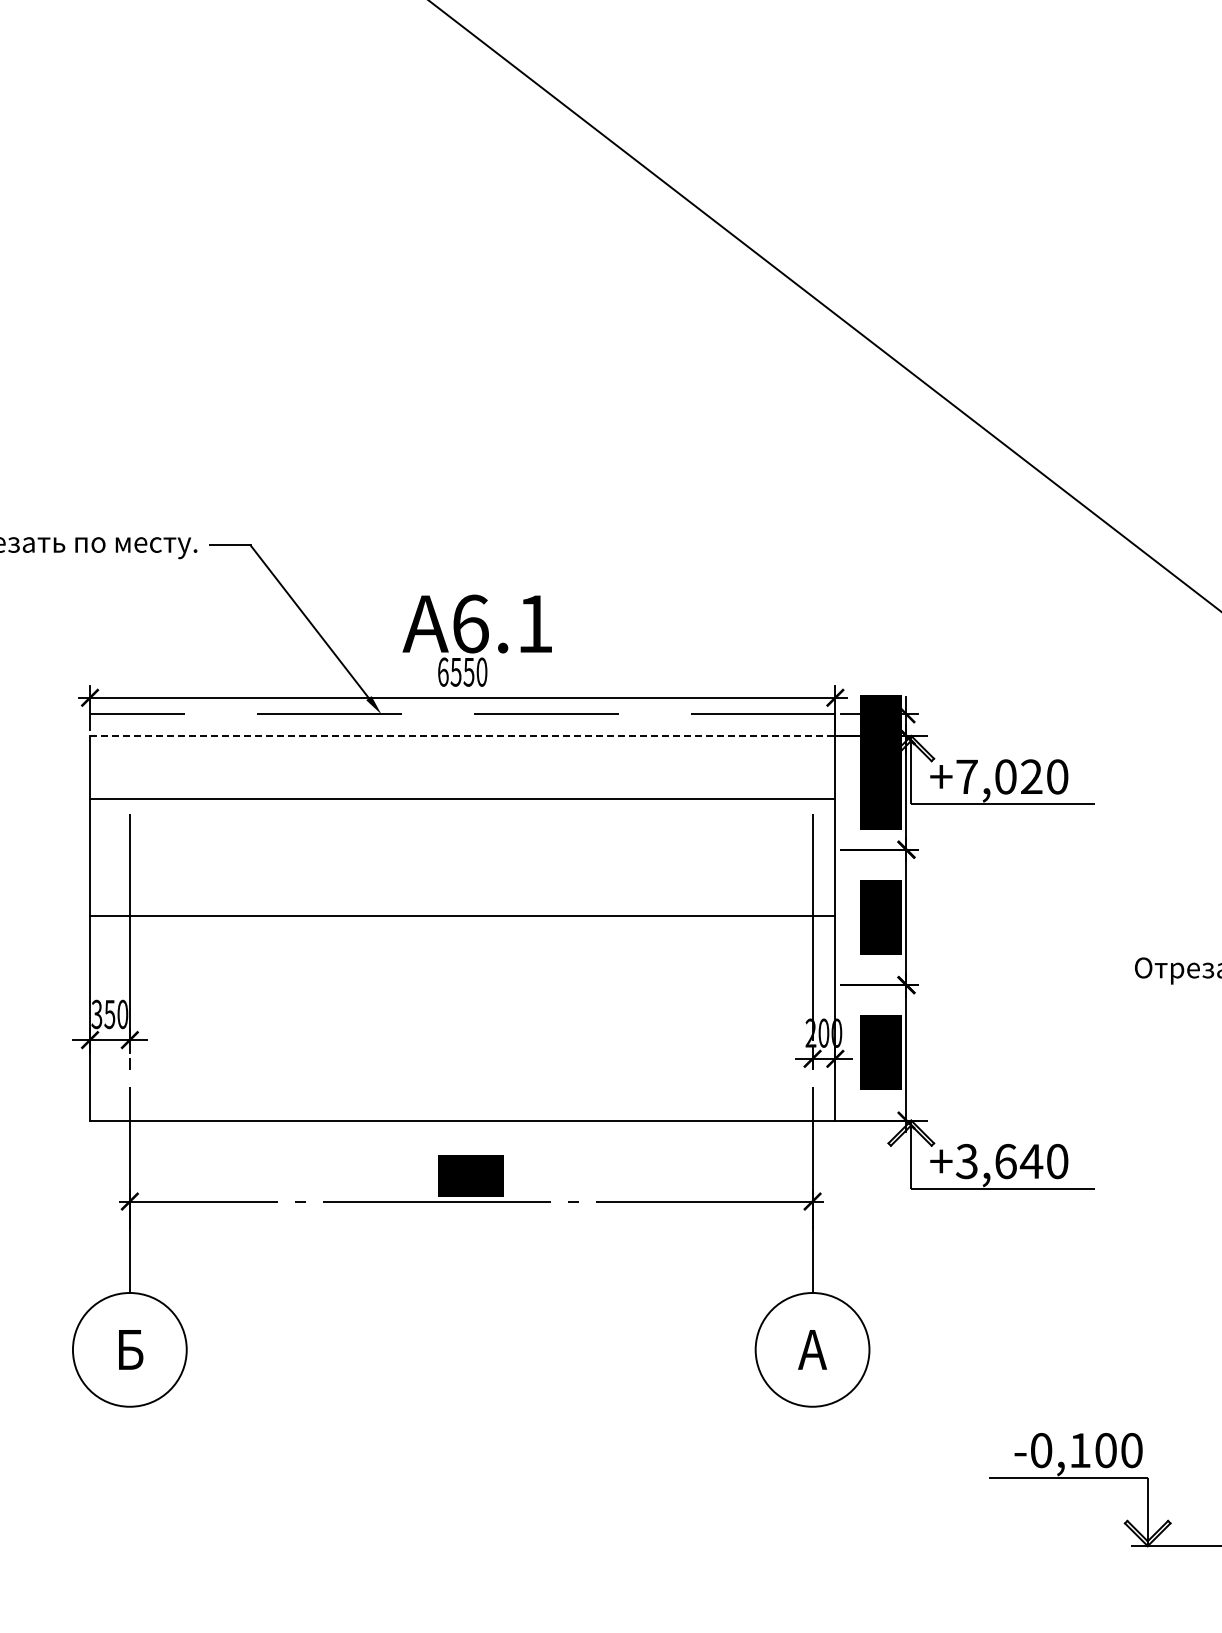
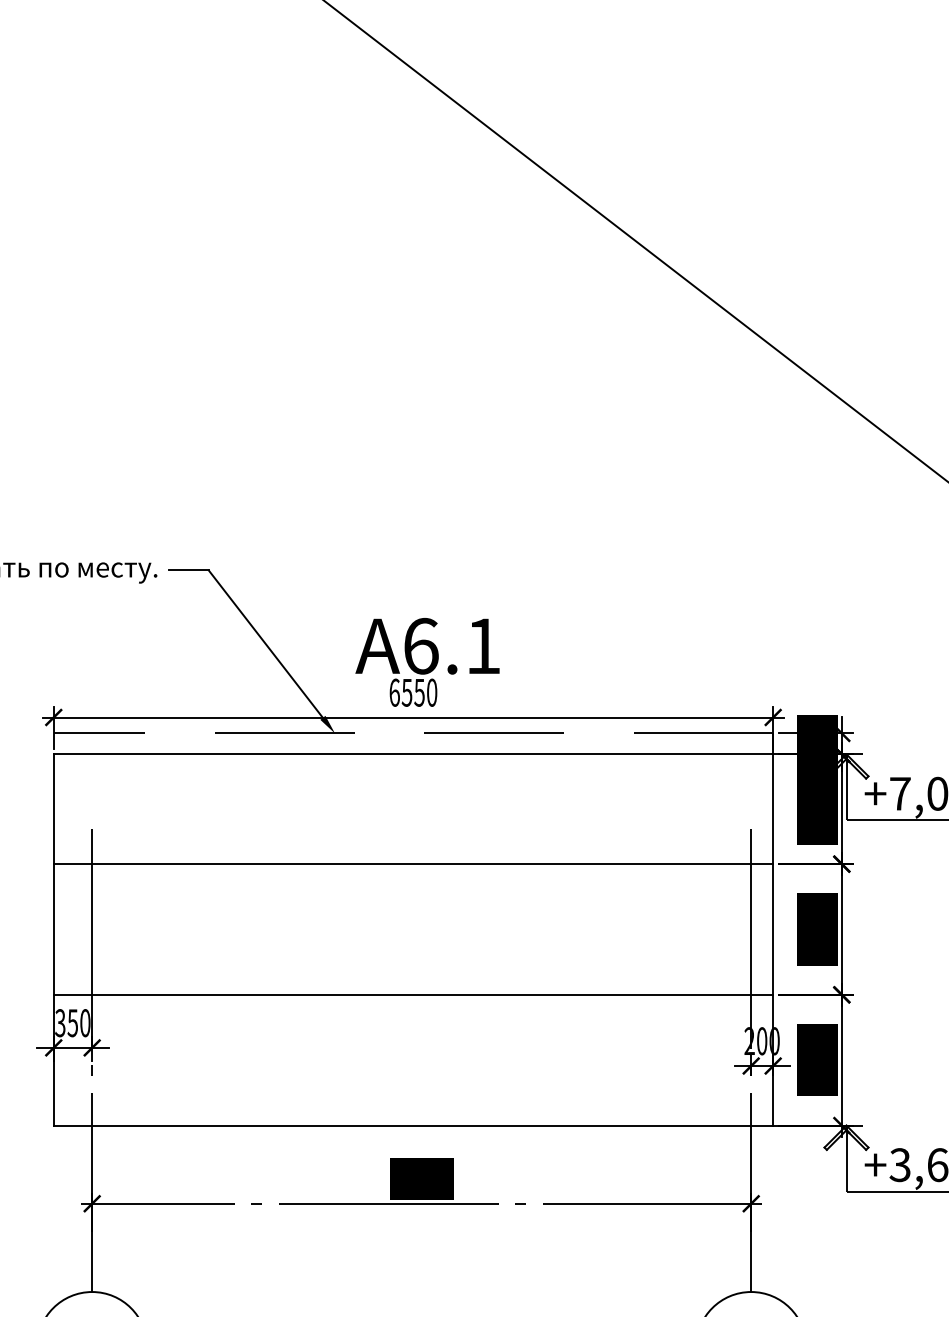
line: (462, 736) -> (413, 754), dashed -> solid
line: (462, 798) -> (413, 863), moved
line: (462, 916) -> (413, 995), moved

